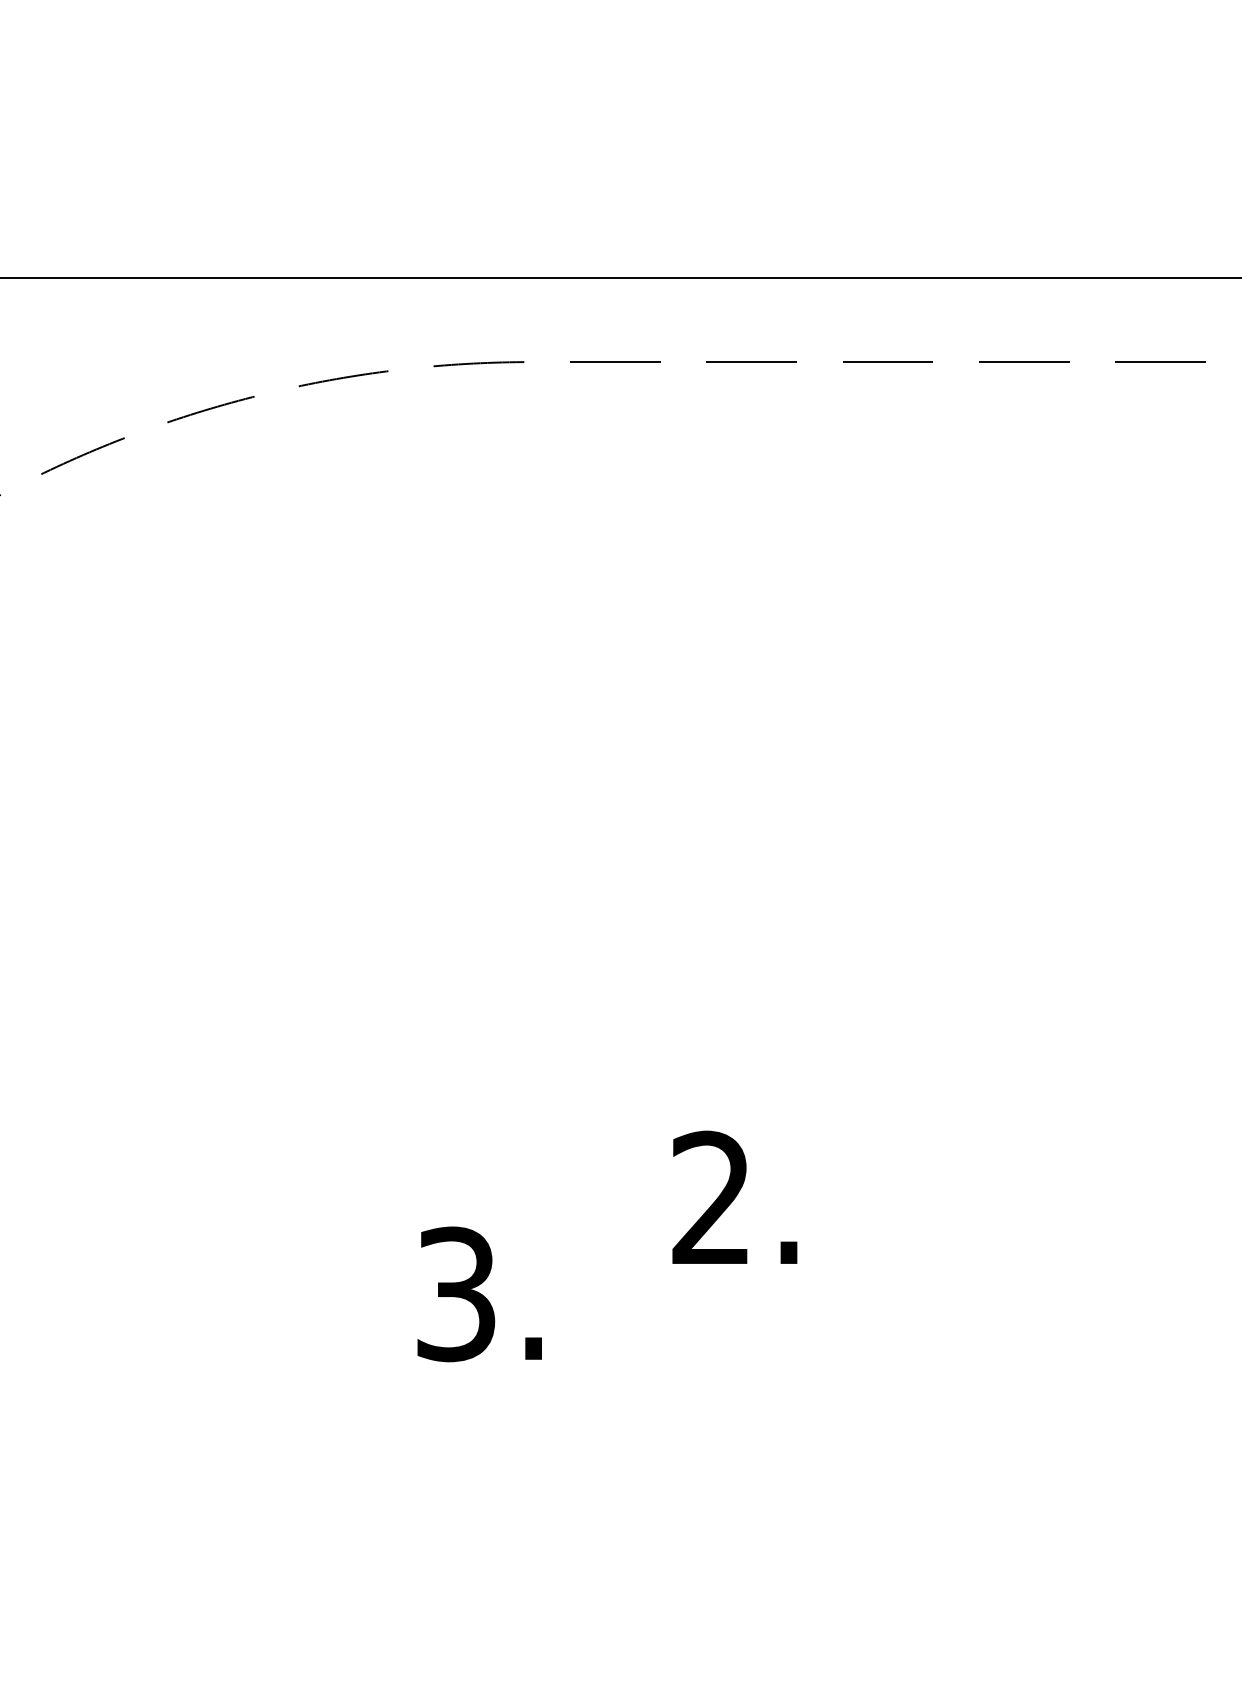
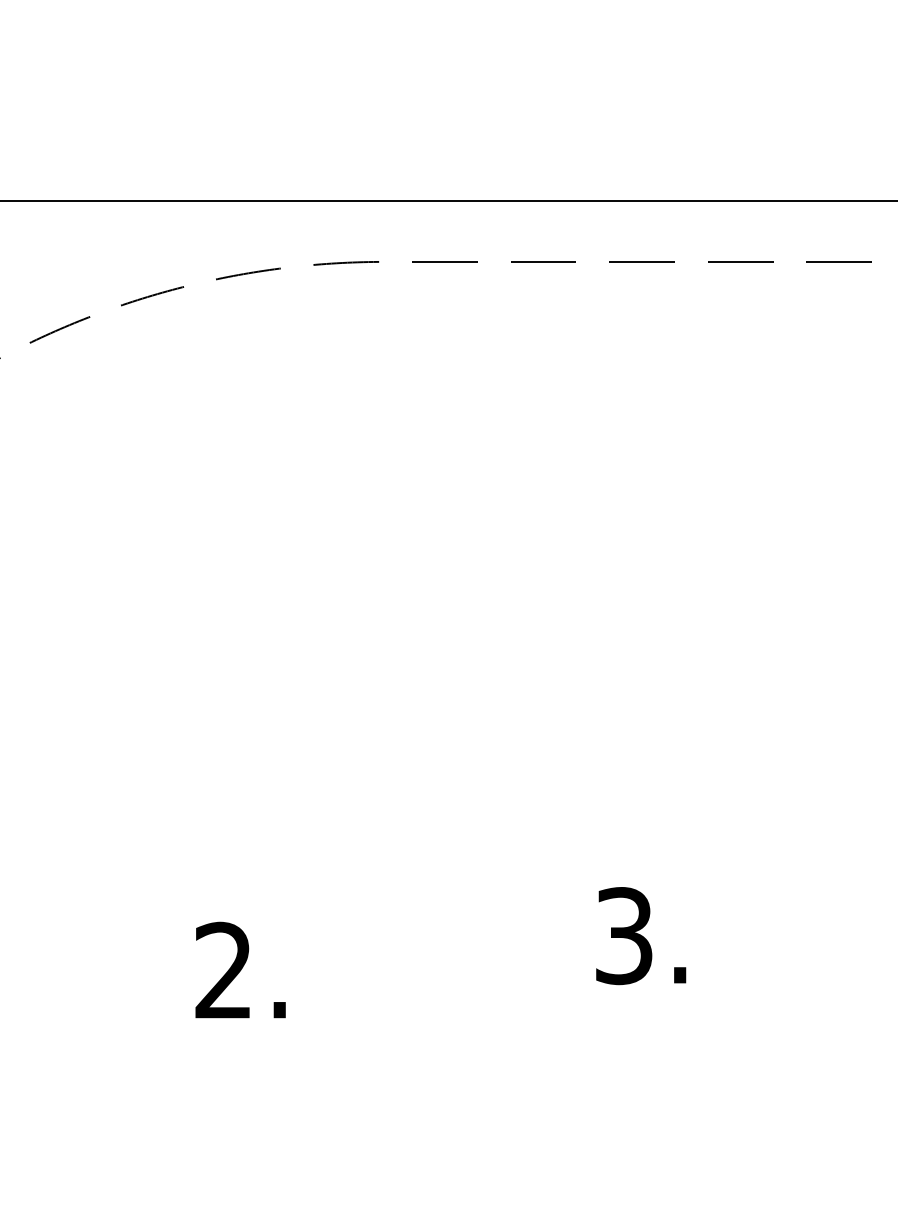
text: (734, 1196) -> (240, 969), moved
text: (479, 1294) -> (640, 936), moved

